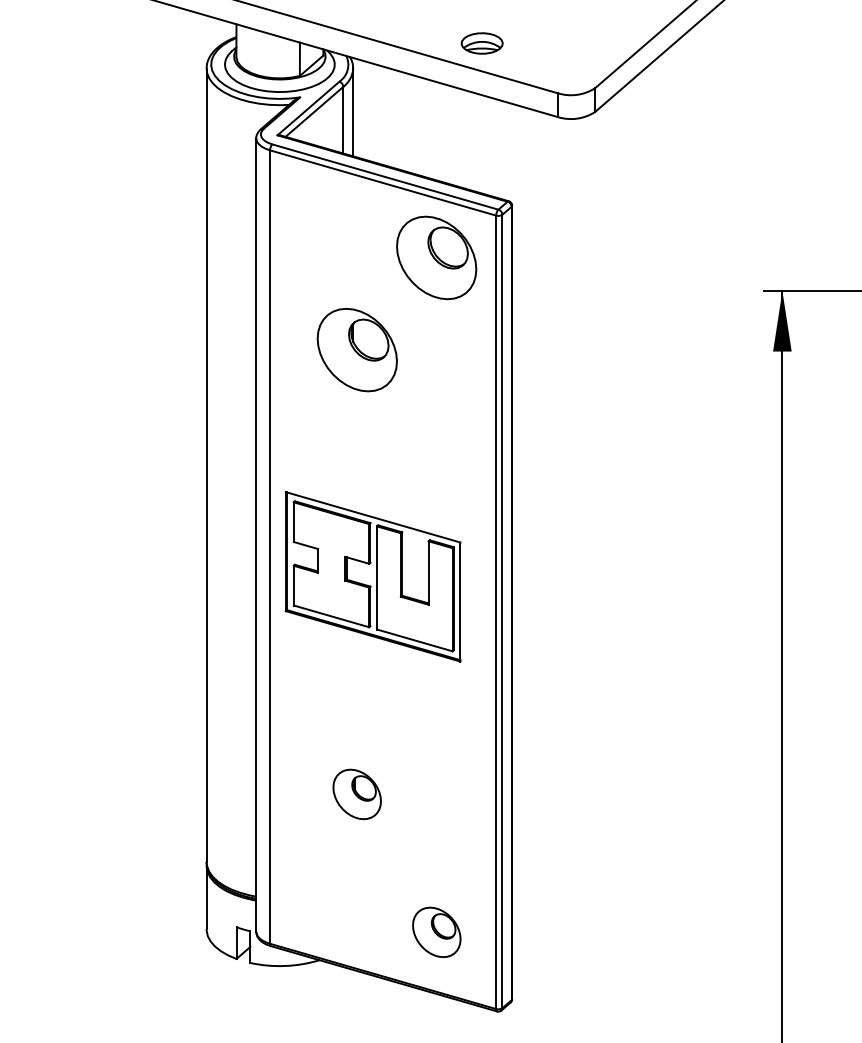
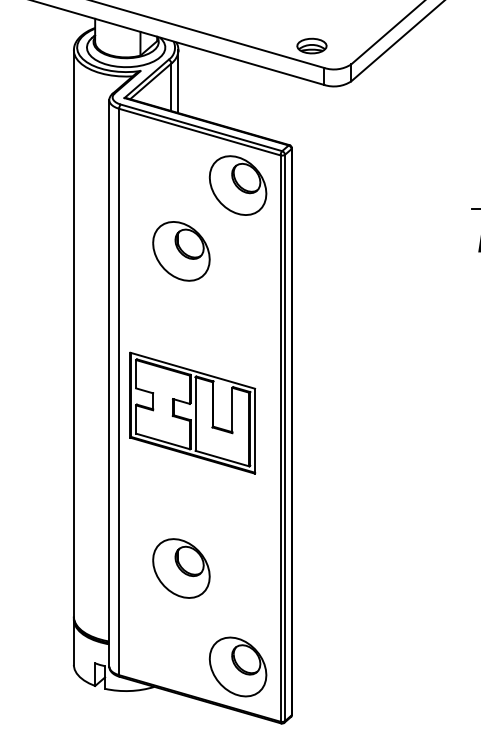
part: (481, 43) -> (311, 46), moved
part: (356, 794) -> (180, 568), size x1.67
part: (436, 932) -> (237, 667), size x1.67

